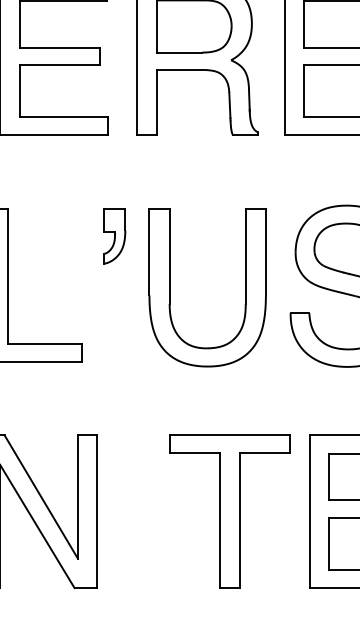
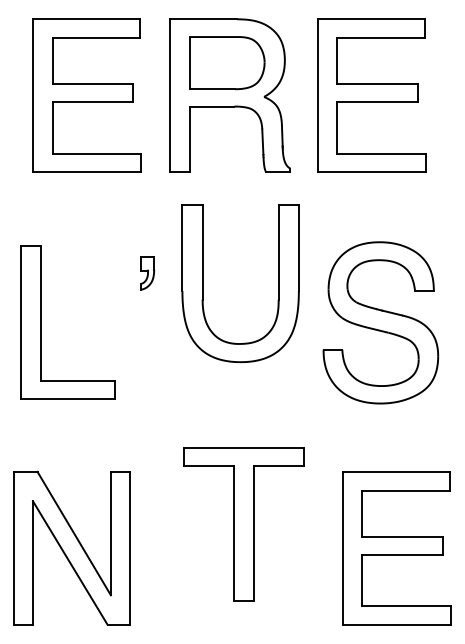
part: (114, 236) -> (147, 273), size x0.6
part: (170, 287) -> (203, 283), moved
part: (229, 511) -> (243, 524), moved

